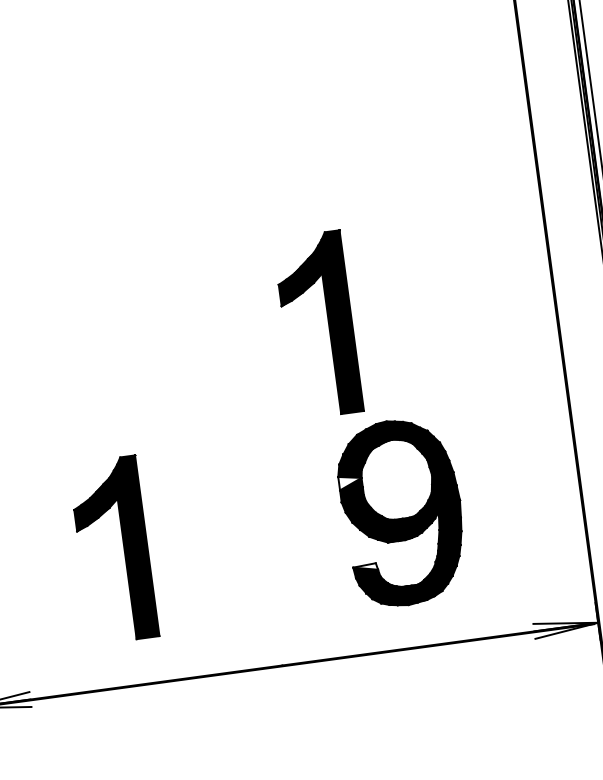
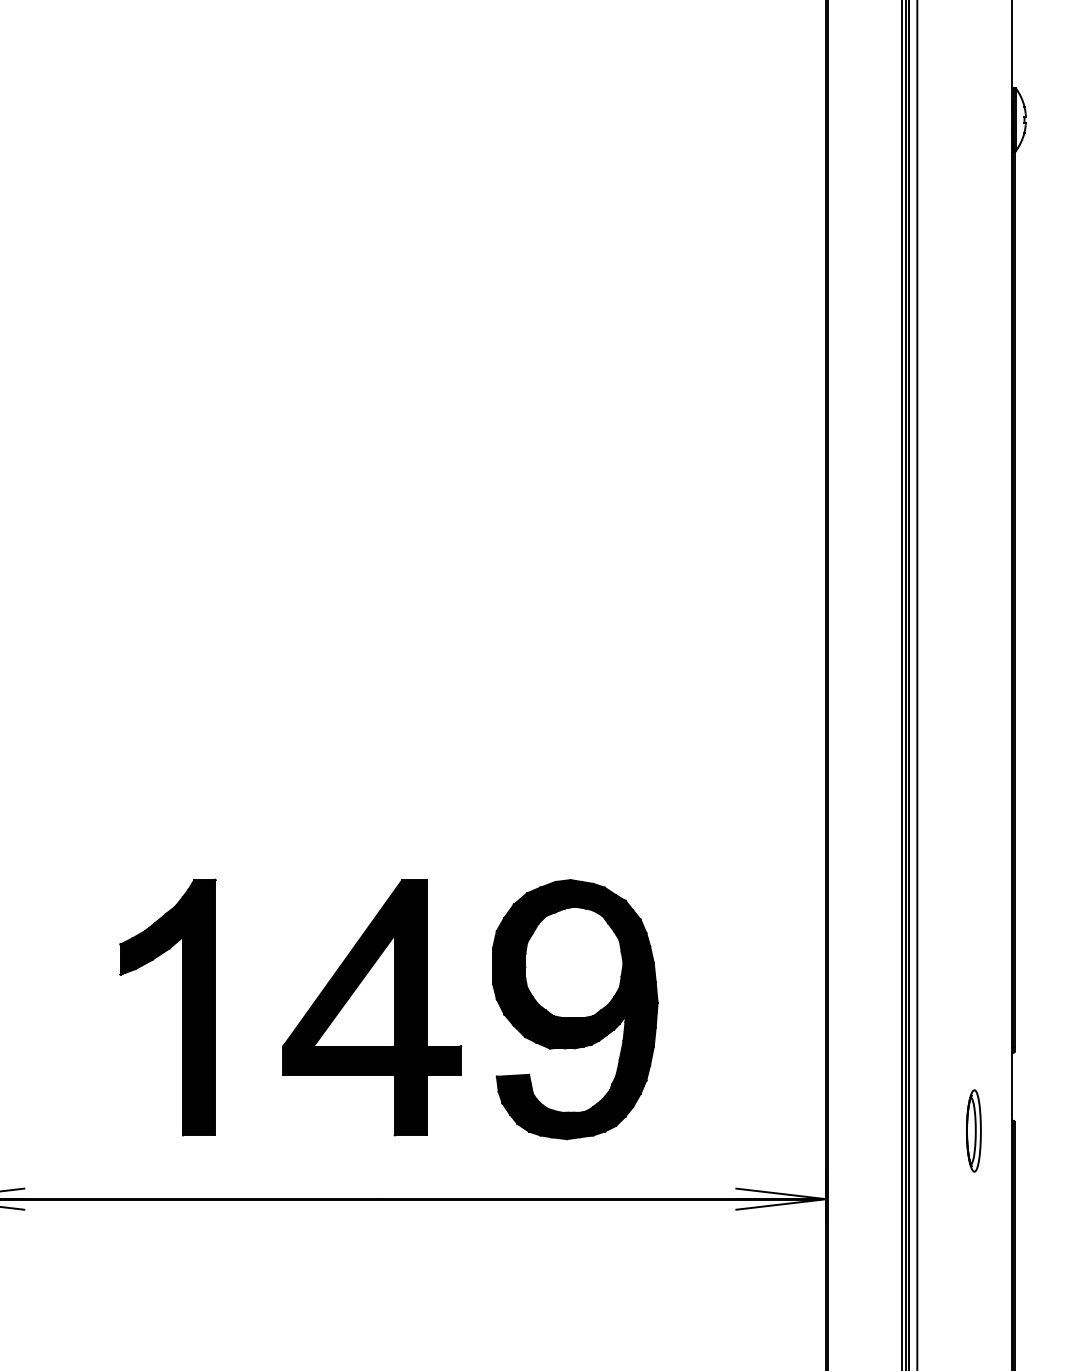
part: (328, 323) -> (508, 733), removed
fill: (350, 482) -> (509, 957), added
part: (258, 530) -> (372, 1007), added
fill: (365, 568) -> (513, 1079), added

